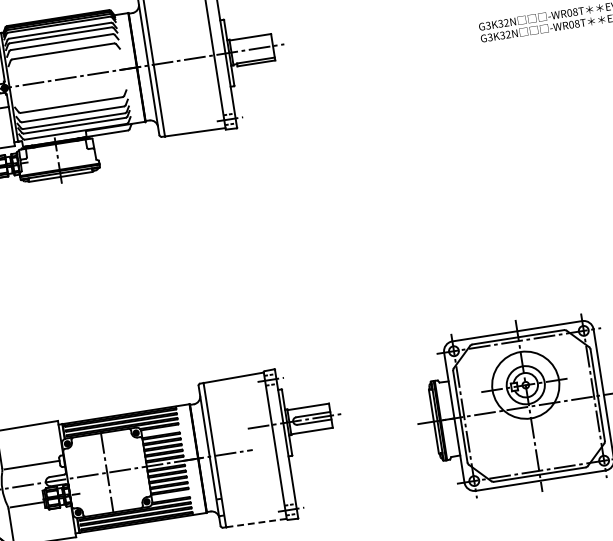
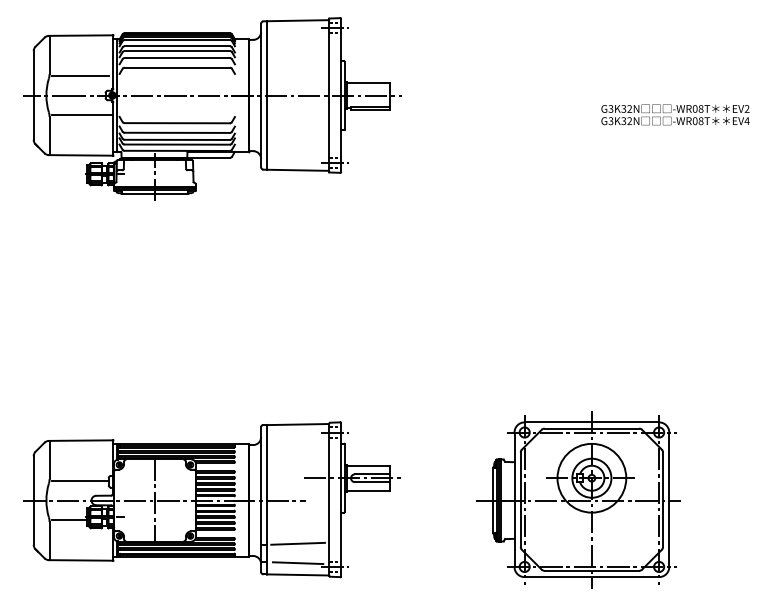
line: (251, 492) -> (297, 543), added
line: (255, 511) -> (298, 563), added
line: (257, 522) -> (298, 574), dashed -> solid

